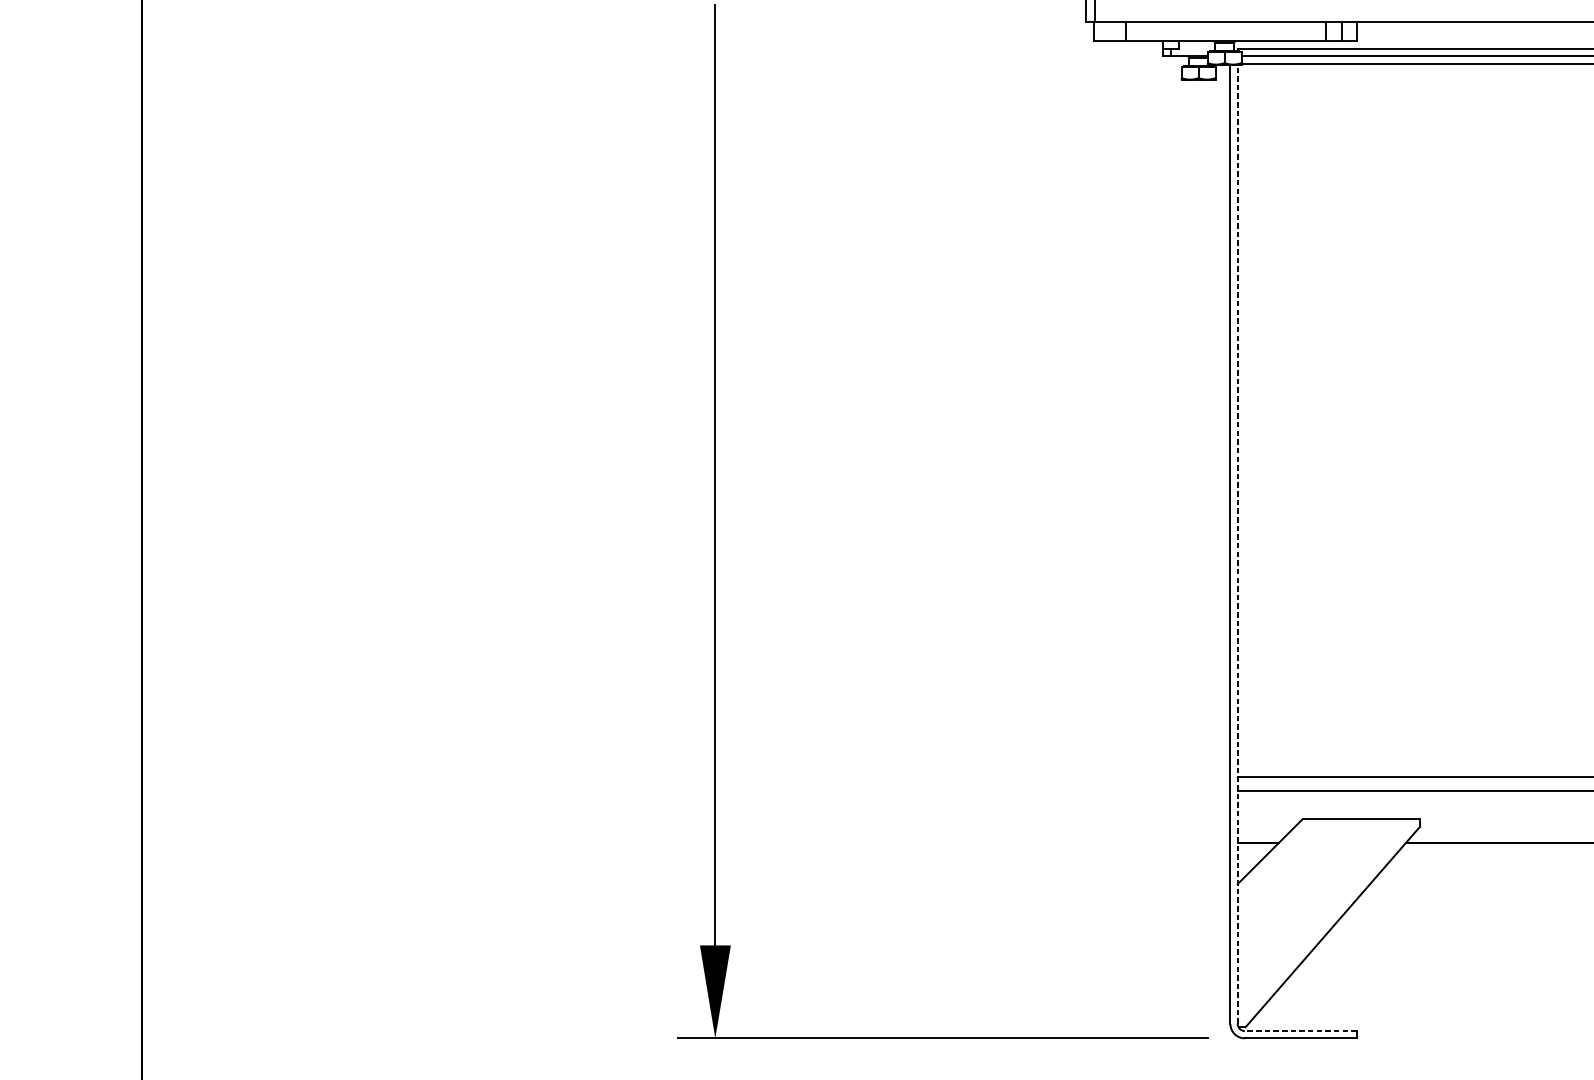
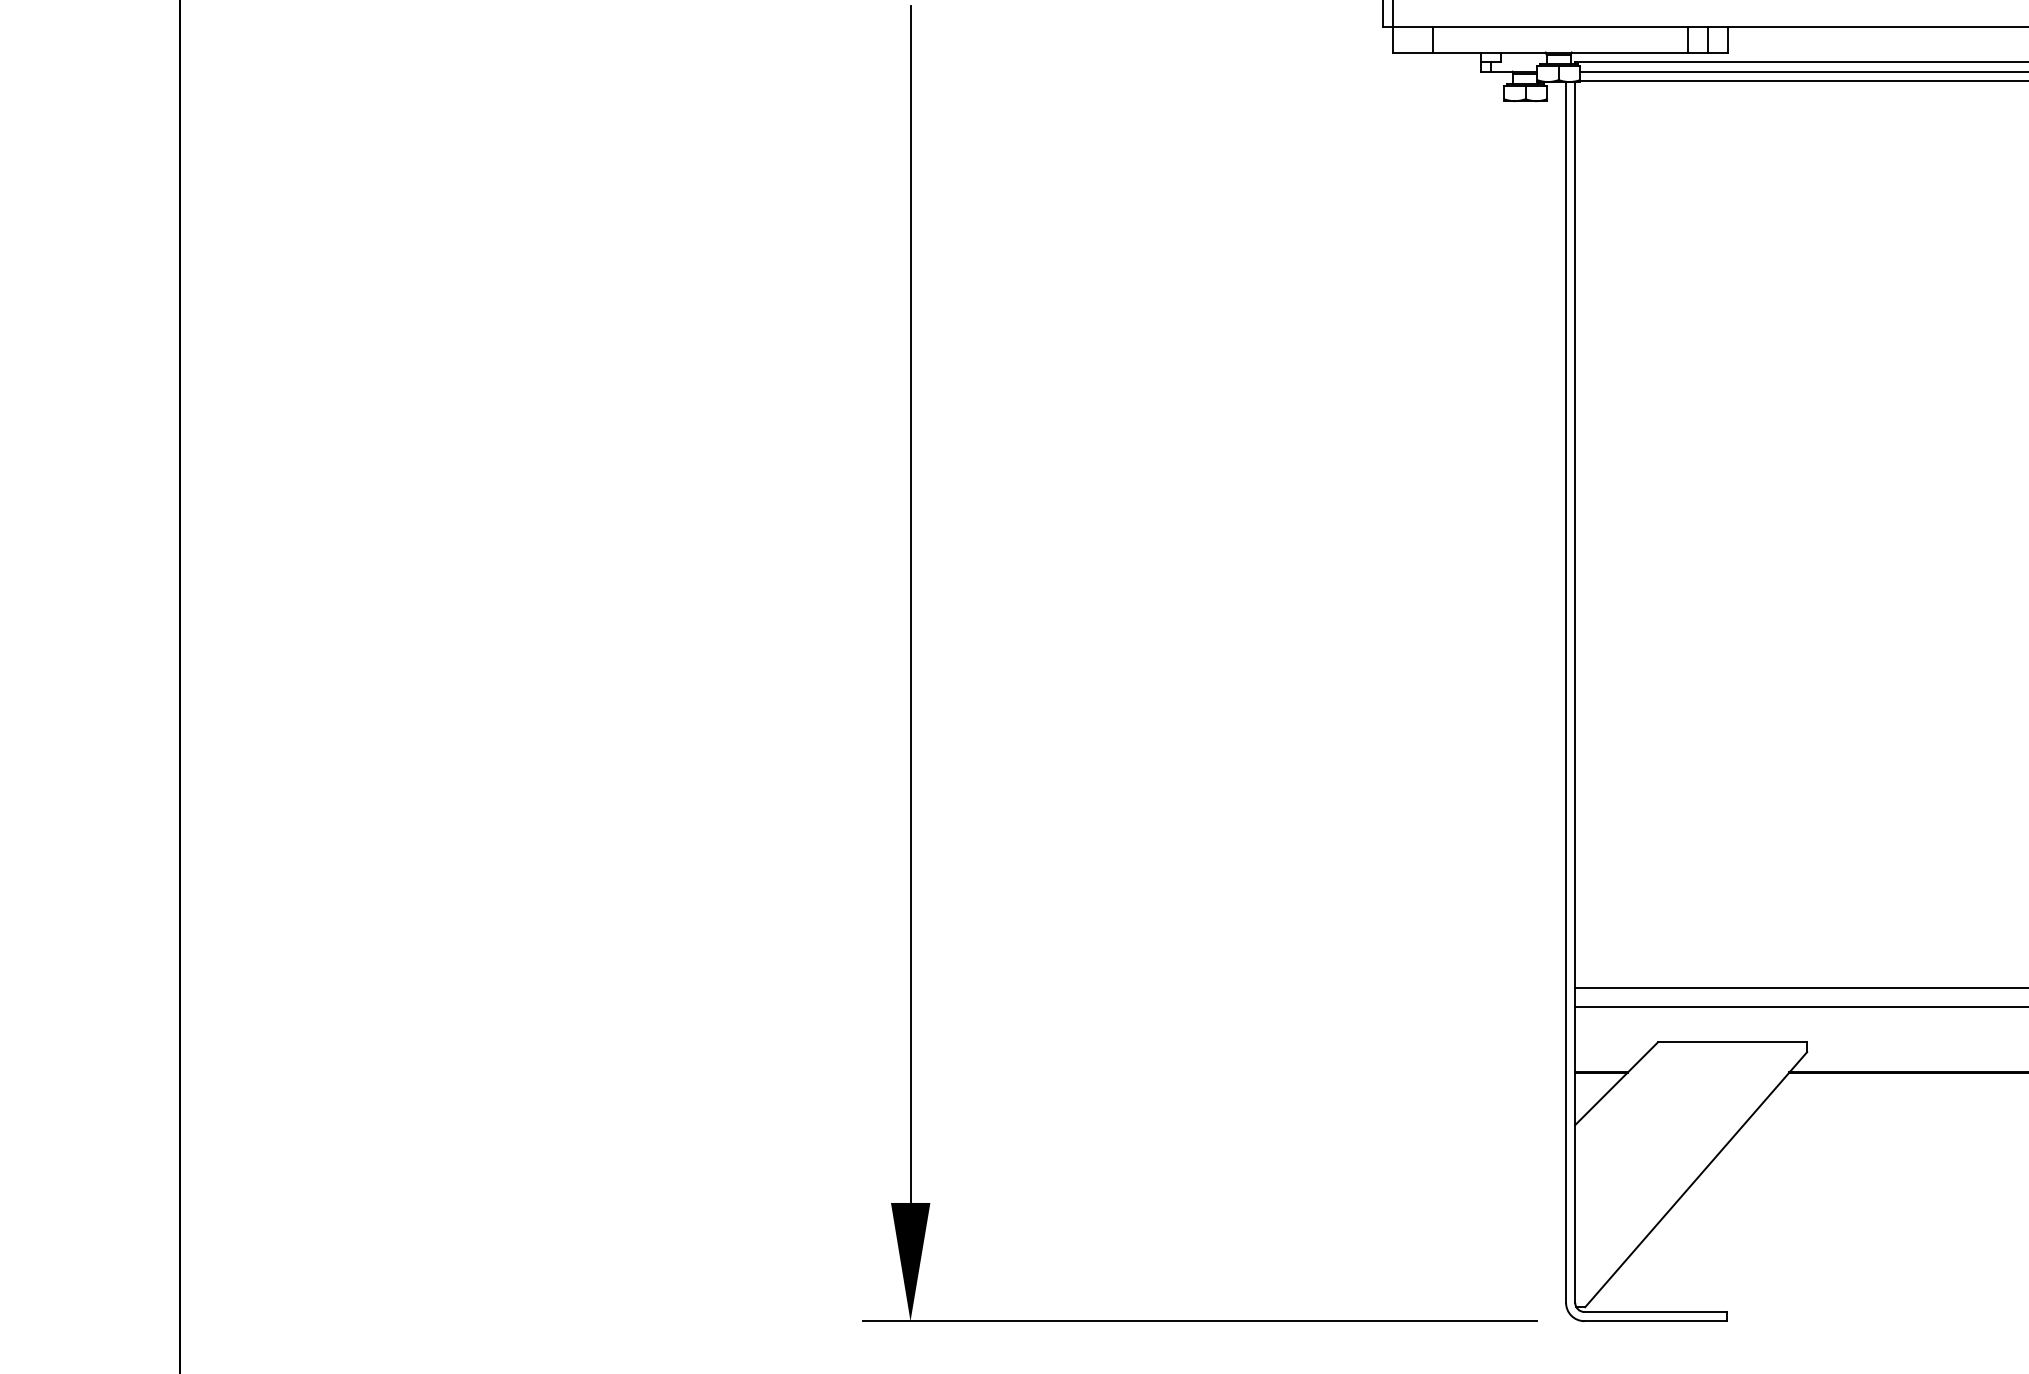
line: (1237, 543) -> (1575, 691), dashed -> solid
line: (1300, 1030) -> (1655, 1311), dashed -> solid

